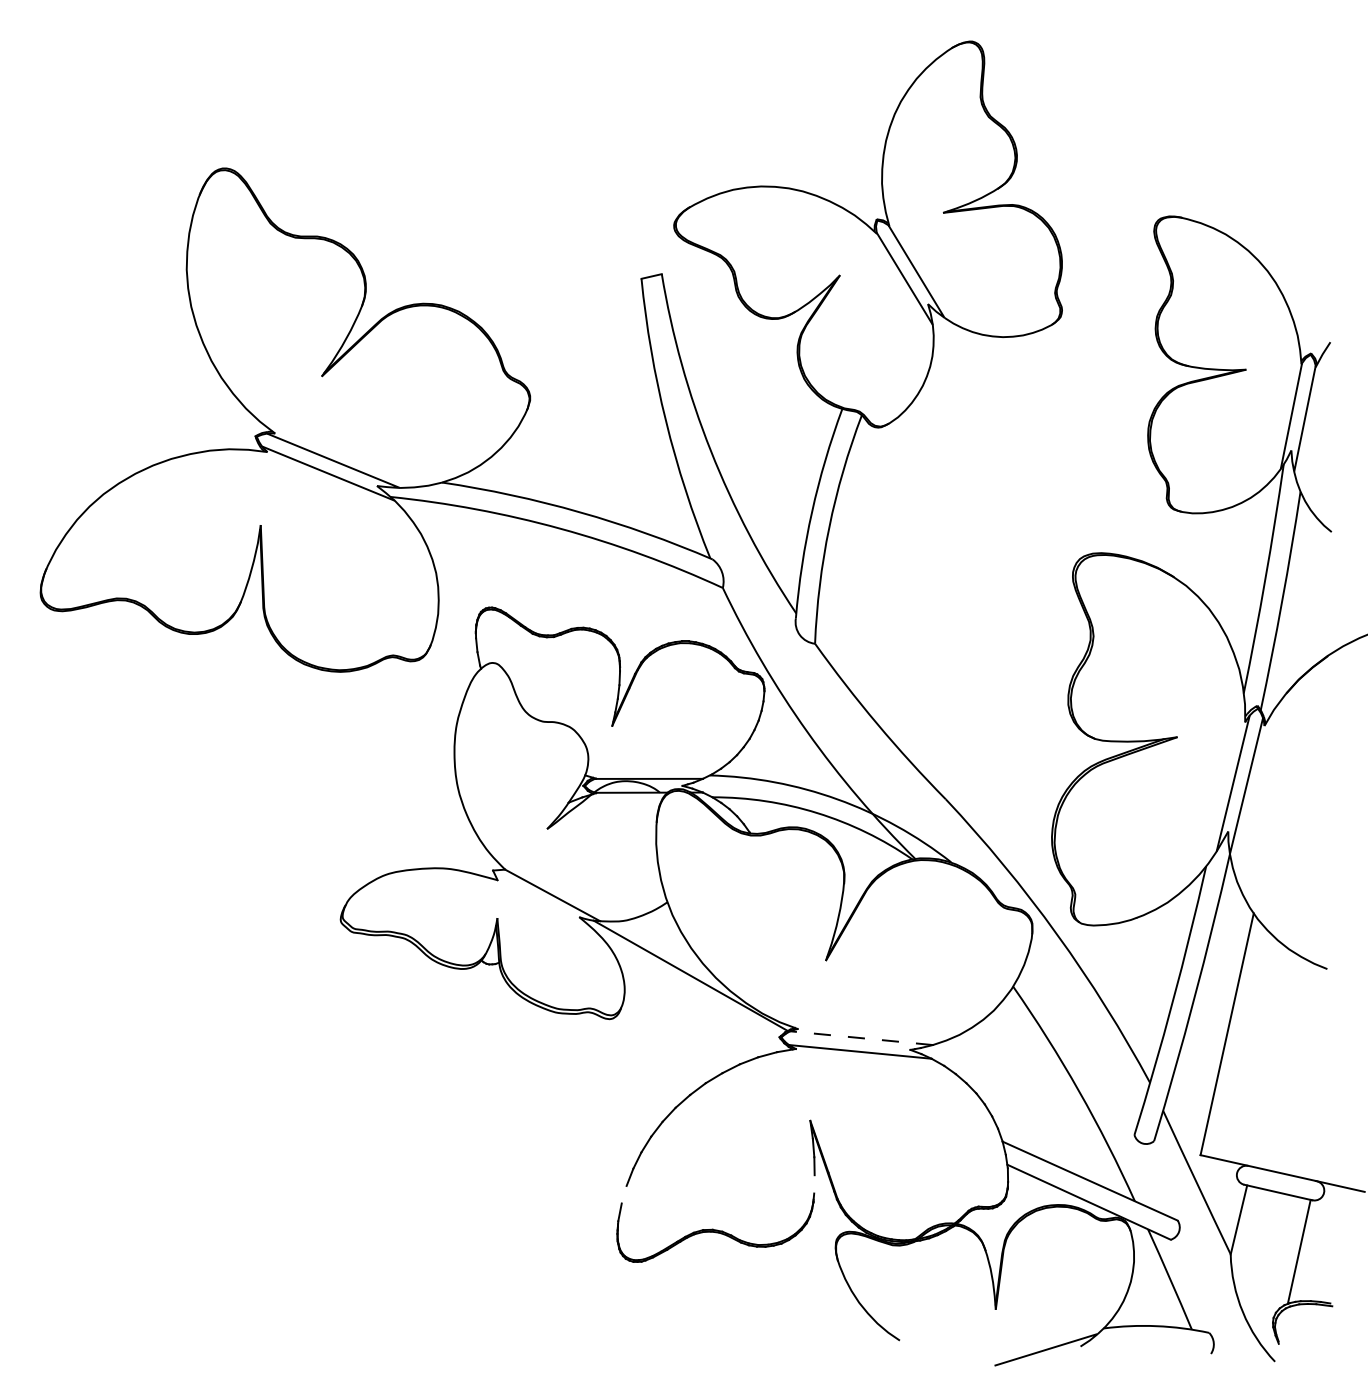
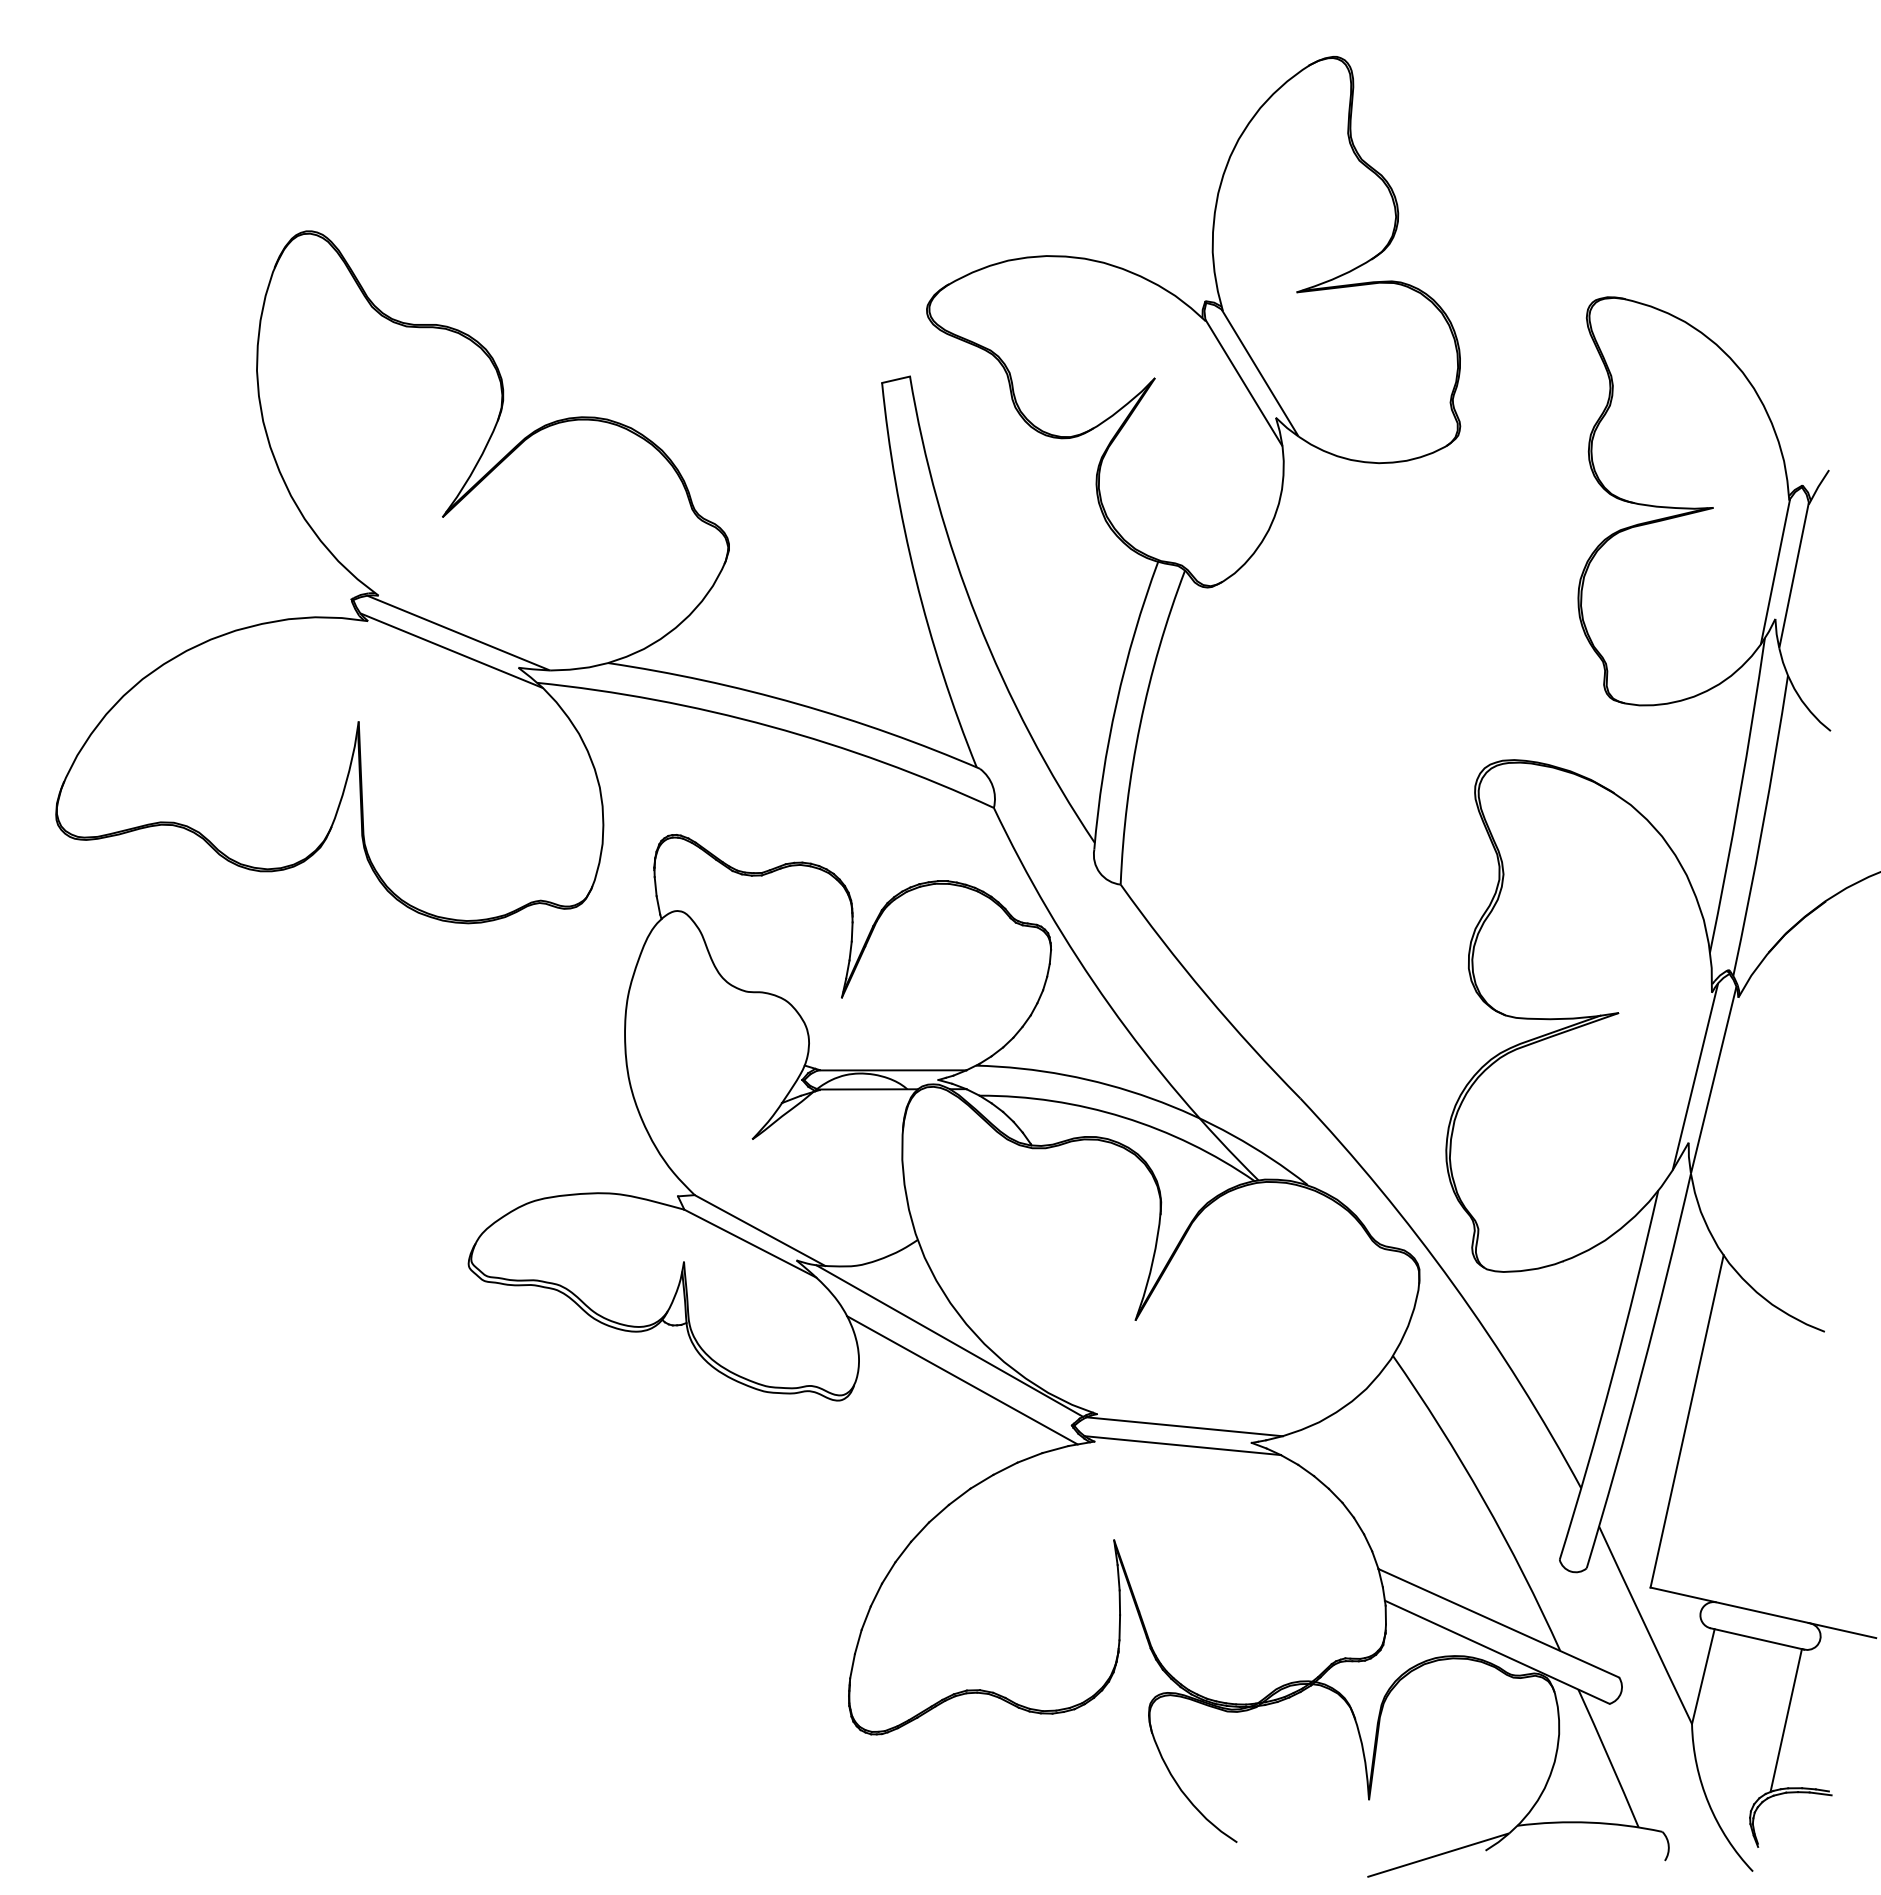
line: (545, 904) -> (750, 1243), added
line: (700, 1004) -> (962, 1380), added
line: (861, 1037) -> (1184, 1426), dashed -> solid
line: (814, 1184) -> (1119, 1627), added
line: (623, 1194) -> (857, 1641), added

